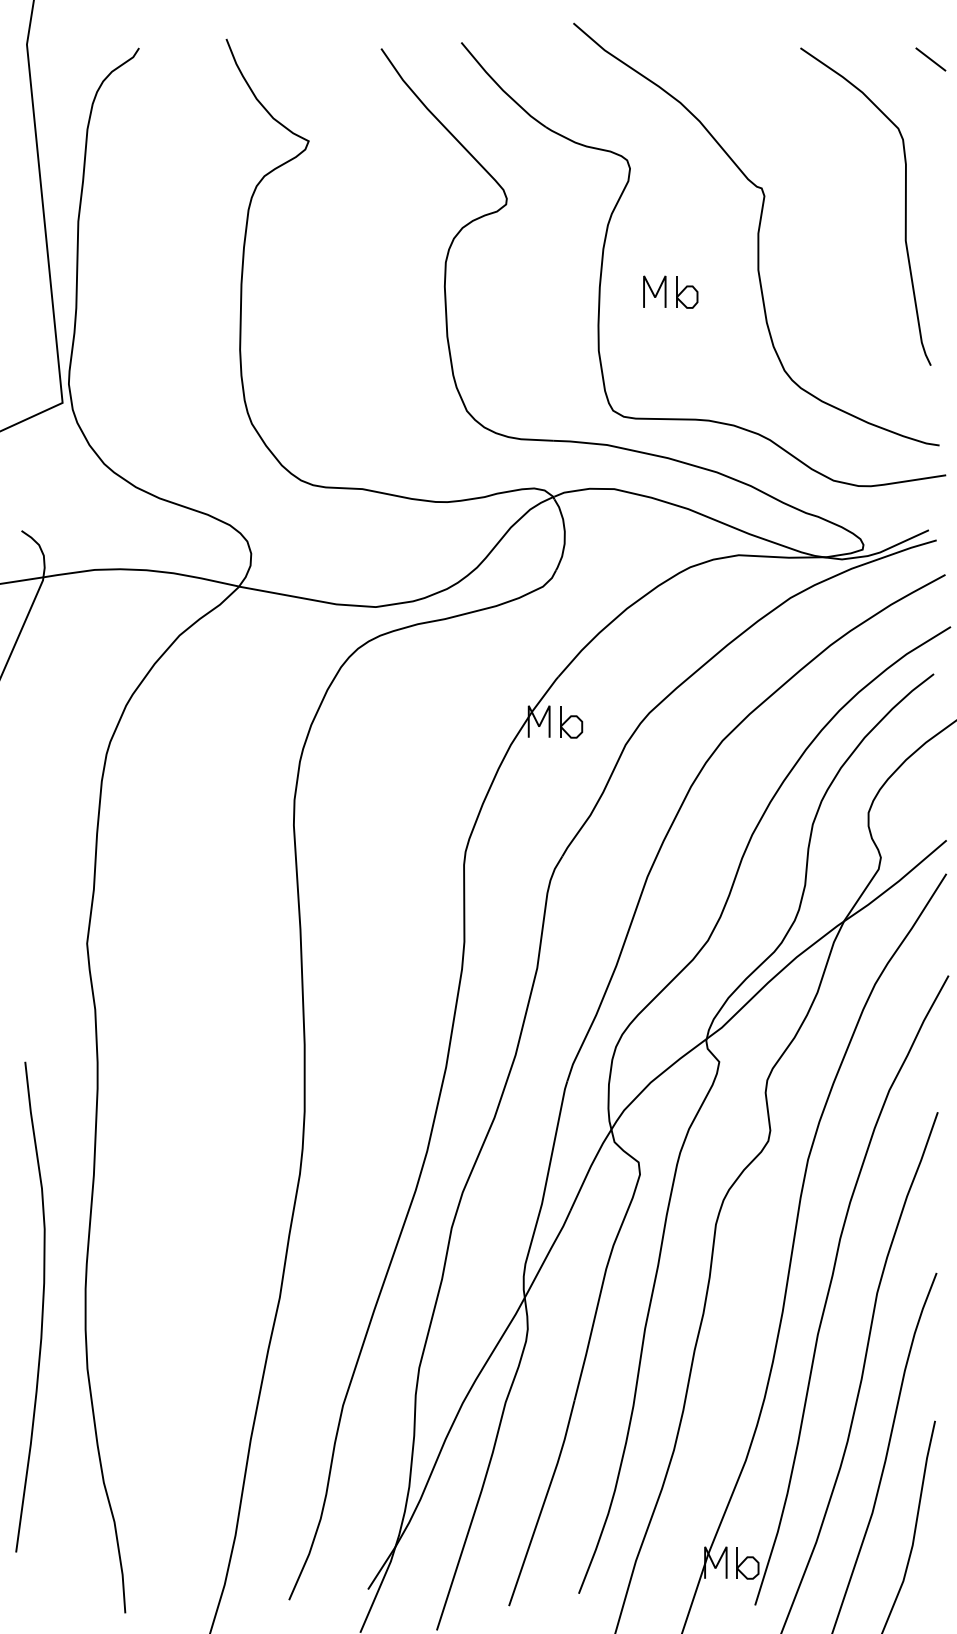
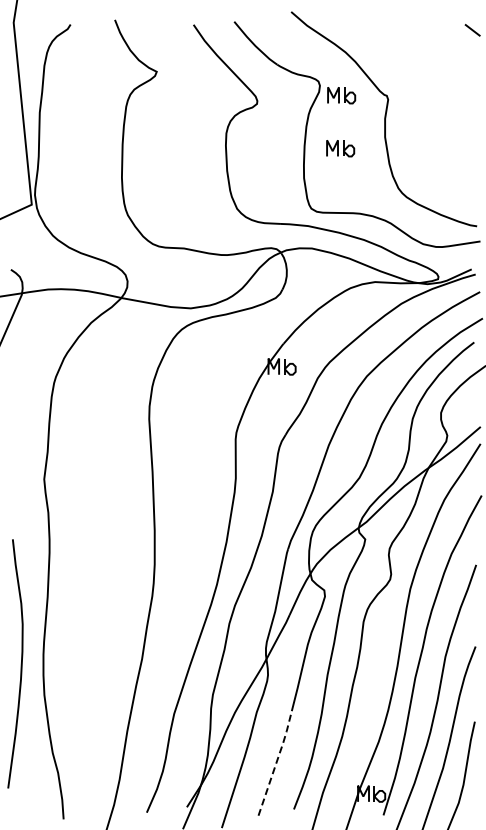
part: (672, 187) -> (341, 95), added
curve: (904, 205) -> (459, 104), removed
line: (544, 1501) -> (276, 762), solid -> dashed

